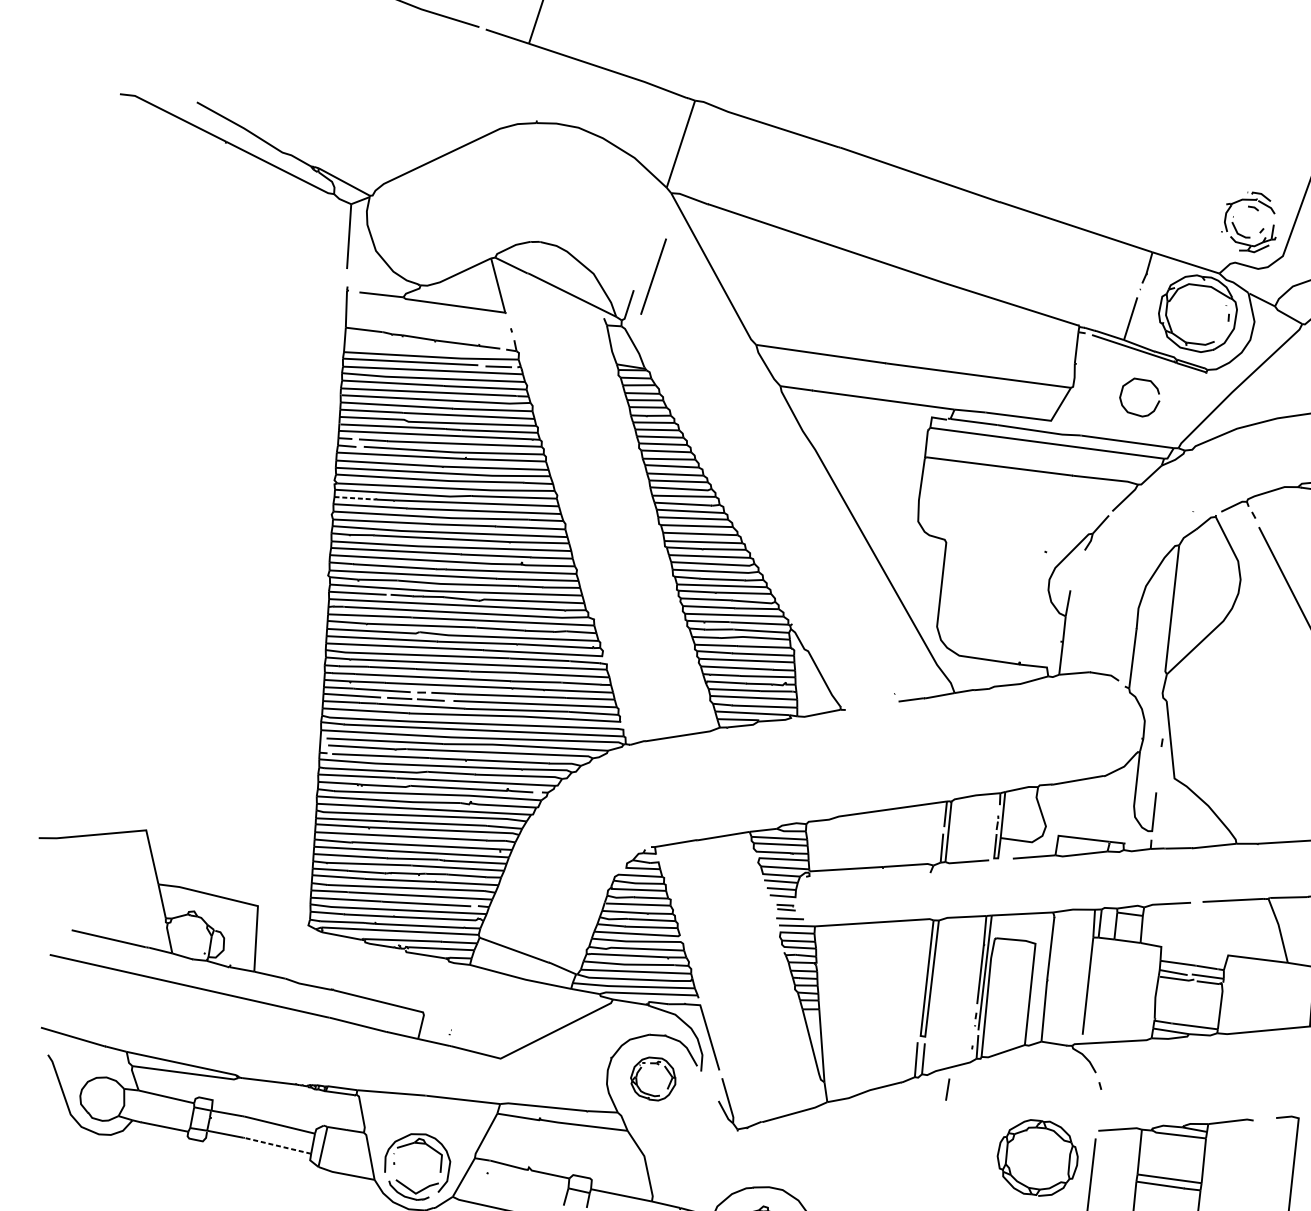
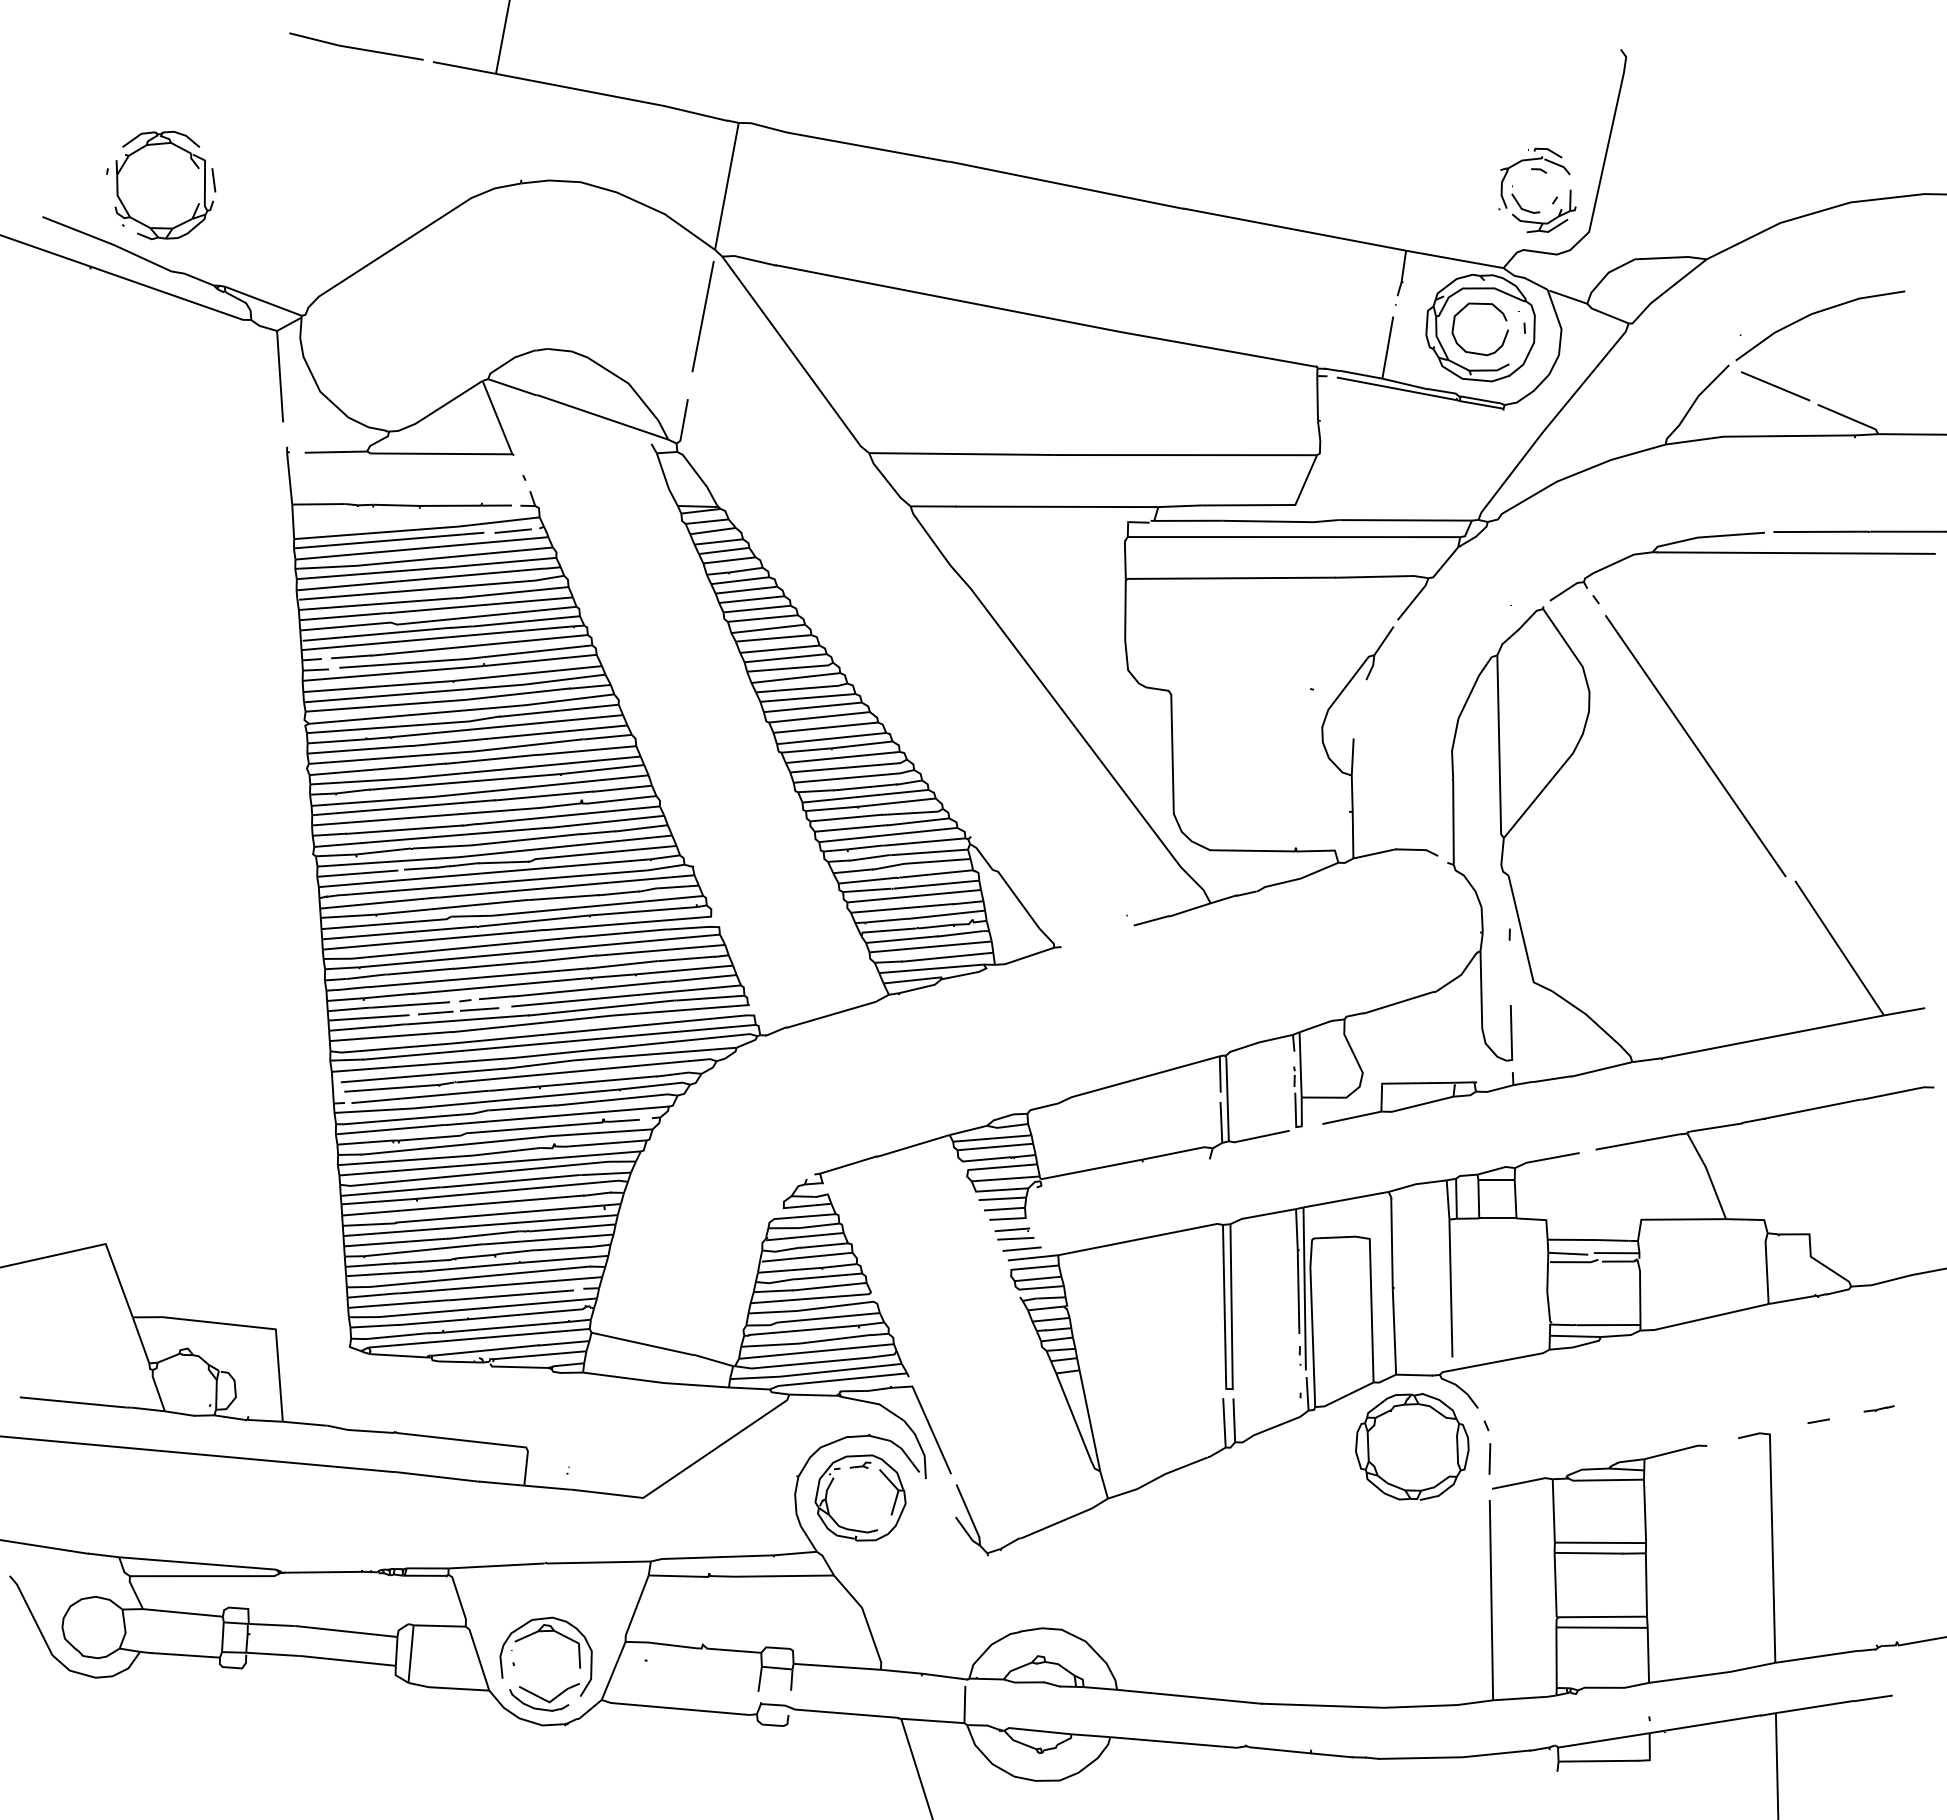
part: (283, 91) -> (161, 185), added
line: (653, 276) -> (702, 316), moved
curve: (1135, 413) -> (1477, 352), moved
line: (355, 498) -> (337, 741), dashed -> solid
part: (786, 907) -> (1014, 1233), size x1.43
part: (653, 1078) -> (860, 1497), size x1.43
line: (947, 1089) -> (1489, 1458), moved
line: (277, 1145) -> (347, 1660), dashed -> solid
part: (1037, 1157) -> (1412, 1446), moved

